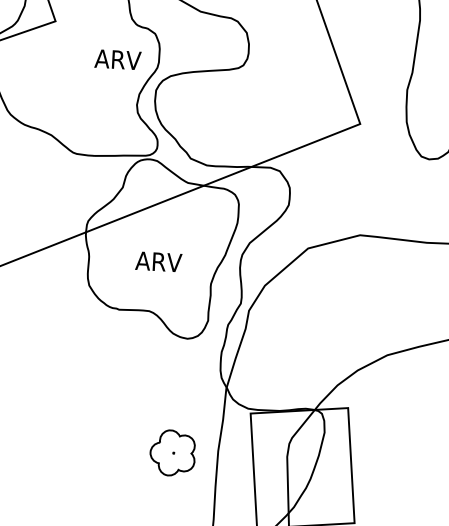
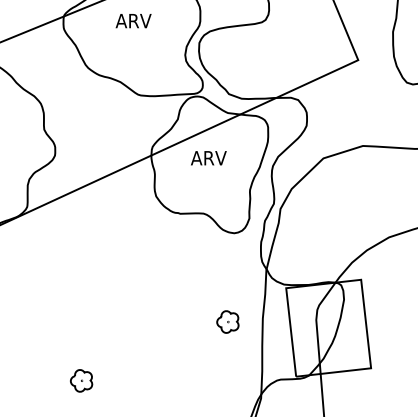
text: (117, 60) -> (133, 21), moved
text: (158, 262) -> (208, 158), moved
part: (172, 452) -> (227, 321), size x0.62

